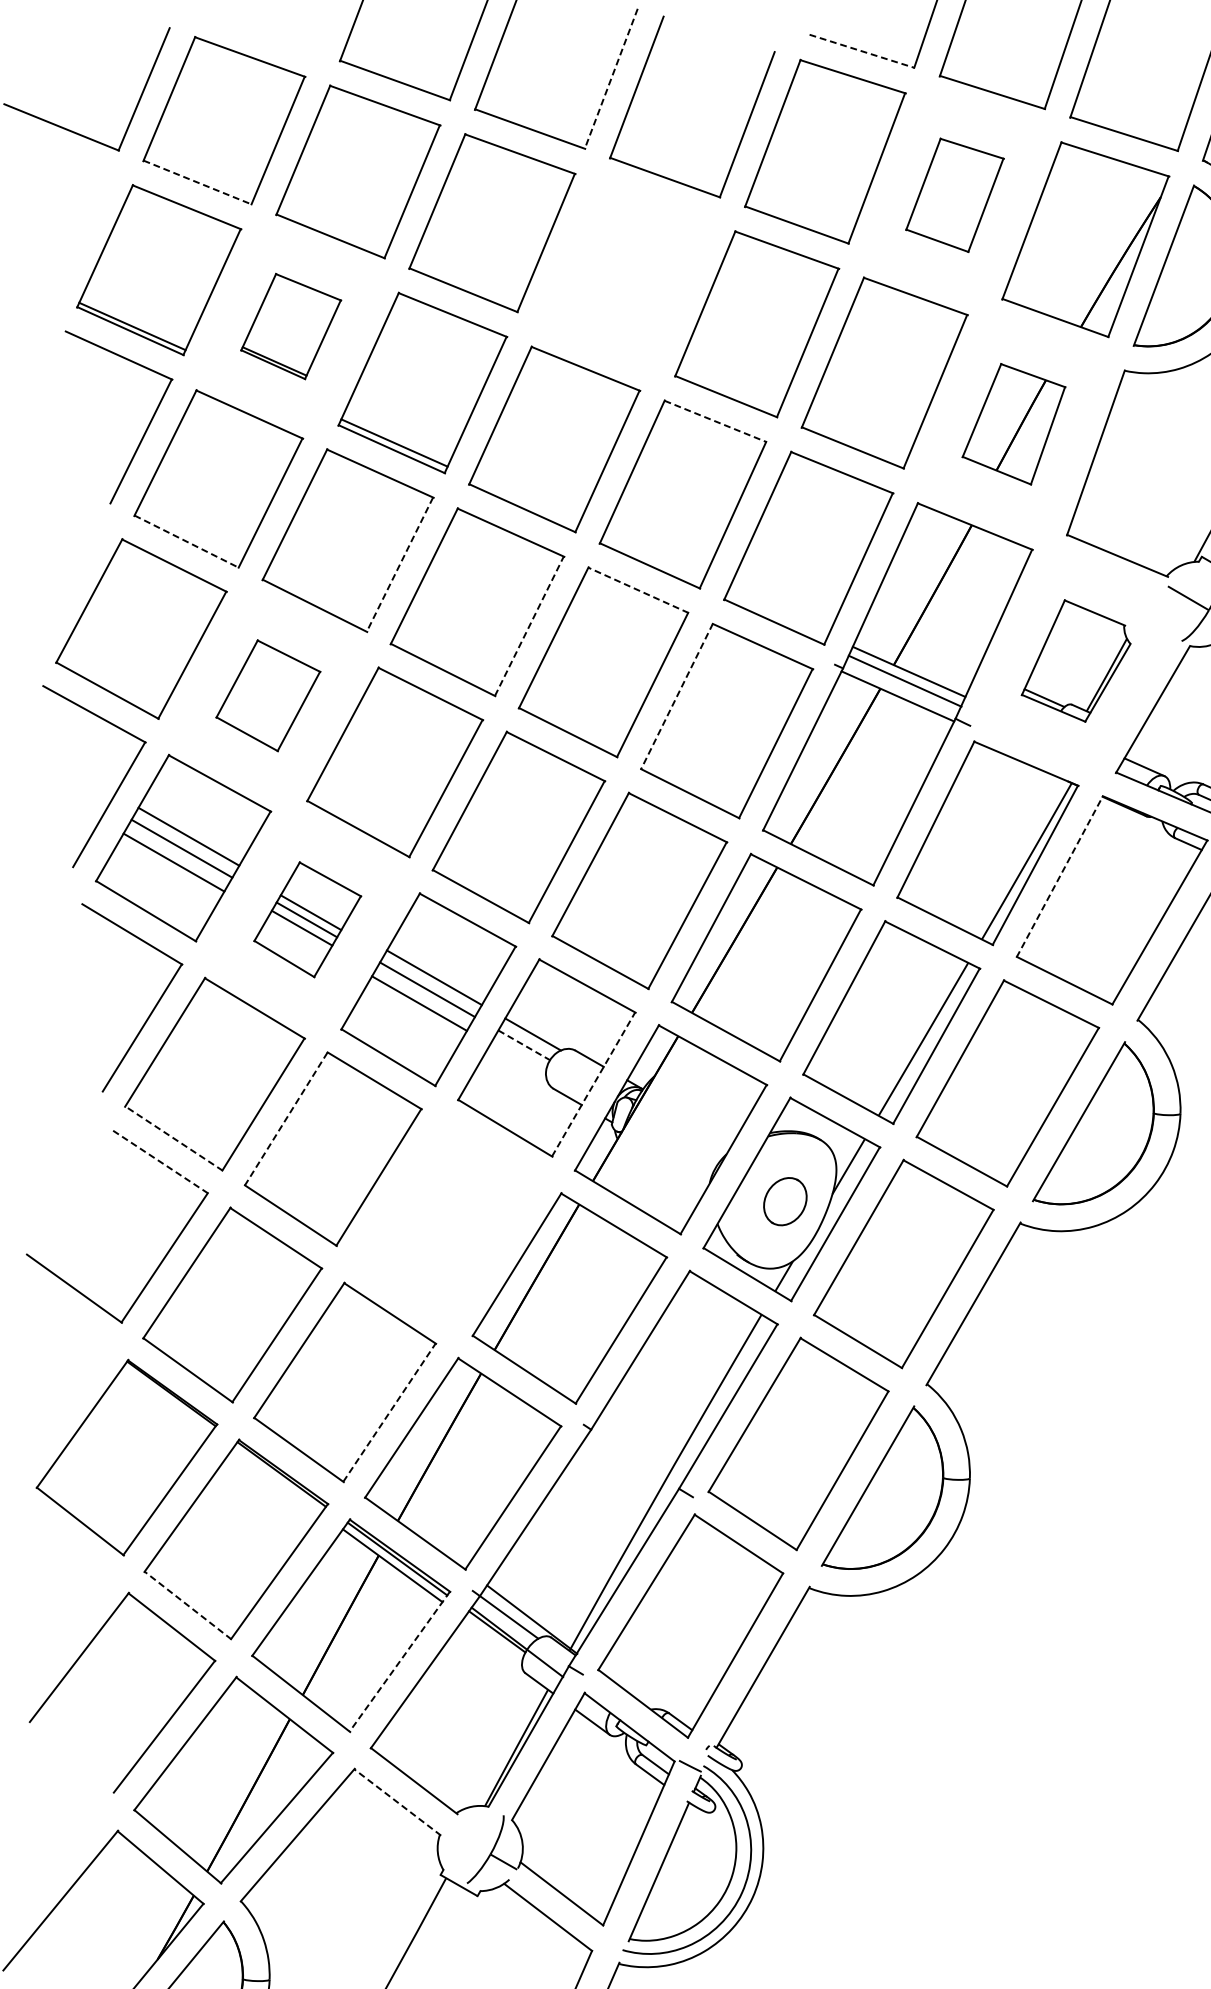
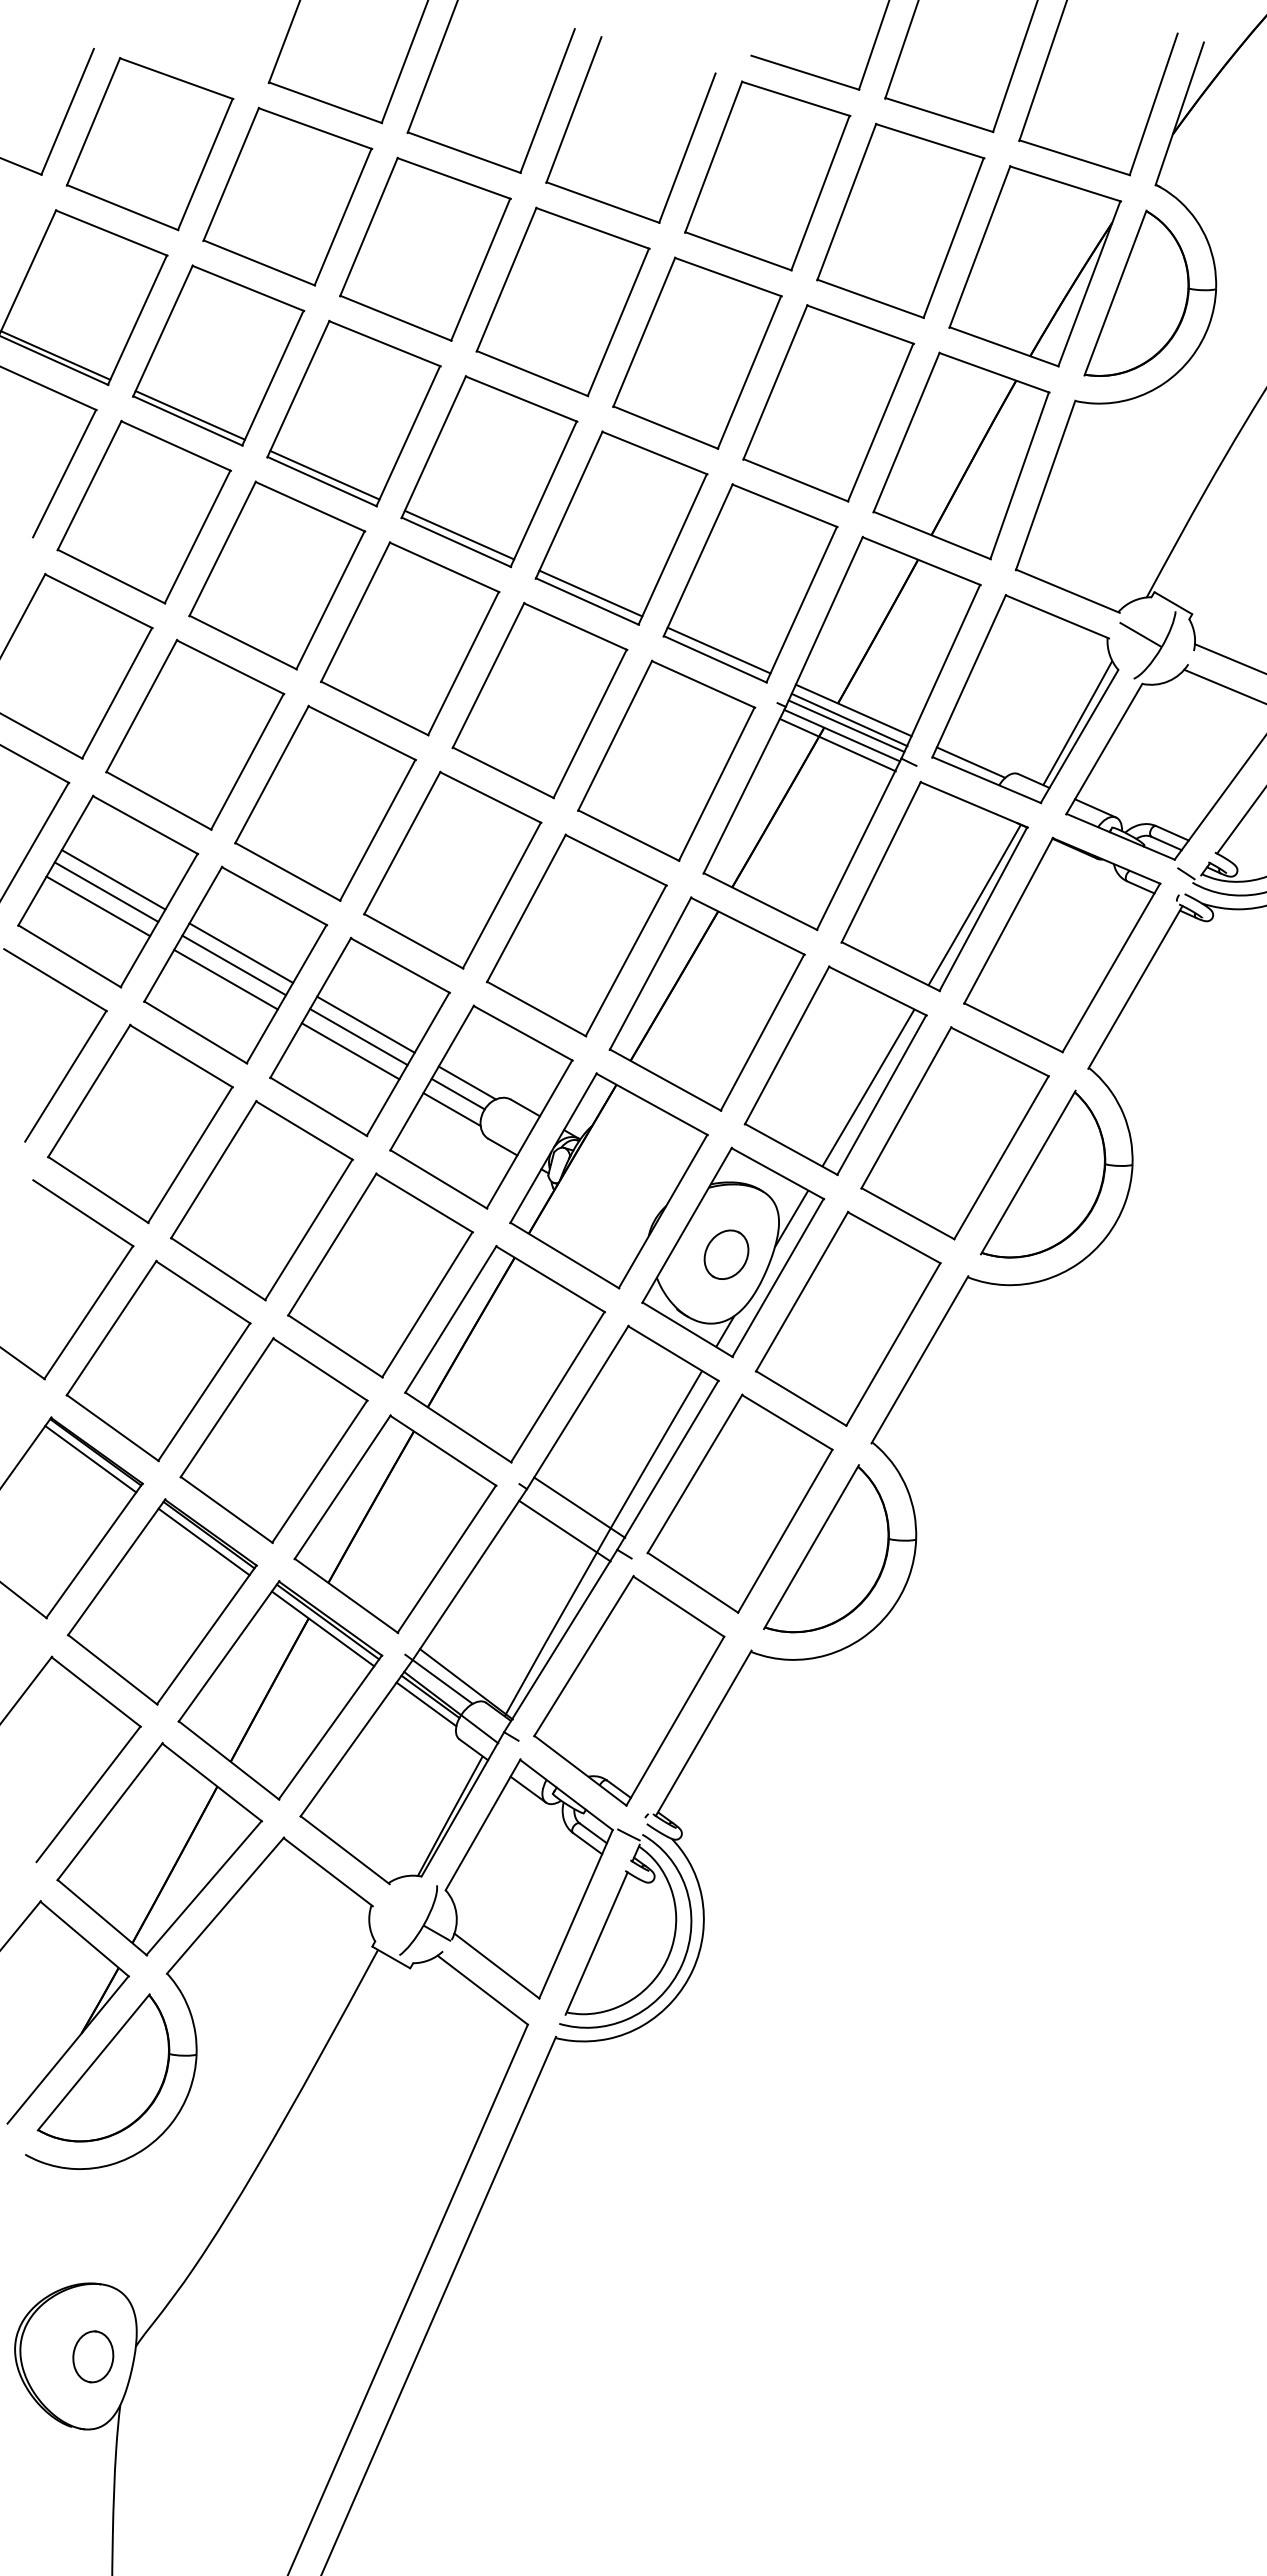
line: (862, 51) -> (805, 72), dashed -> solid
line: (611, 79) -> (547, 101), dashed -> solid
line: (198, 182) -> (123, 207), dashed -> solid
part: (954, 195) -> (900, 220), size x1.67
part: (625, 273) -> (562, 301), added
part: (290, 326) -> (218, 355), size x1.67
line: (715, 421) -> (654, 453), dashed -> solid
part: (1014, 423) -> (961, 455), size x1.67
line: (525, 500) -> (459, 534), added
line: (186, 541) -> (111, 576), dashed -> solid
line: (652, 558) -> (590, 593), added
line: (399, 564) -> (330, 600), dashed -> solid
line: (638, 590) -> (575, 626), dashed -> solid
line: (777, 613) -> (718, 650), added
line: (529, 626) -> (463, 663), dashed -> solid
part: (1076, 661) -> (1025, 699), size x1.67
line: (902, 686) -> (846, 725), added
part: (268, 695) -> (195, 734), size x1.67
line: (677, 696) -> (615, 735), dashed -> solid
line: (893, 705) -> (837, 744), added
line: (1059, 876) -> (1008, 920), dashed -> solid
part: (307, 919) -> (235, 964), size x1.67
line: (524, 1045) -> (458, 1094), dashed -> solid
line: (517, 1060) -> (451, 1109), added
line: (593, 1083) -> (529, 1133), dashed -> solid
line: (286, 1118) -> (213, 1169), dashed -> solid
line: (174, 1138) -> (98, 1189), dashed -> solid
line: (158, 1161) -> (82, 1213), dashed -> solid
part: (448, 1221) -> (380, 1275), added
line: (166, 1400) -> (90, 1459), added
line: (390, 1412) -> (320, 1471), dashed -> solid
line: (642, 1447) -> (579, 1507), added
line: (627, 1469) -> (564, 1530), added
line: (276, 1480) -> (203, 1541), added
line: (187, 1605) -> (112, 1669), dashed -> solid
line: (493, 1639) -> (426, 1704), added
line: (399, 1661) -> (330, 1727), dashed -> solid
line: (397, 1801) -> (327, 1871), dashed -> solid

